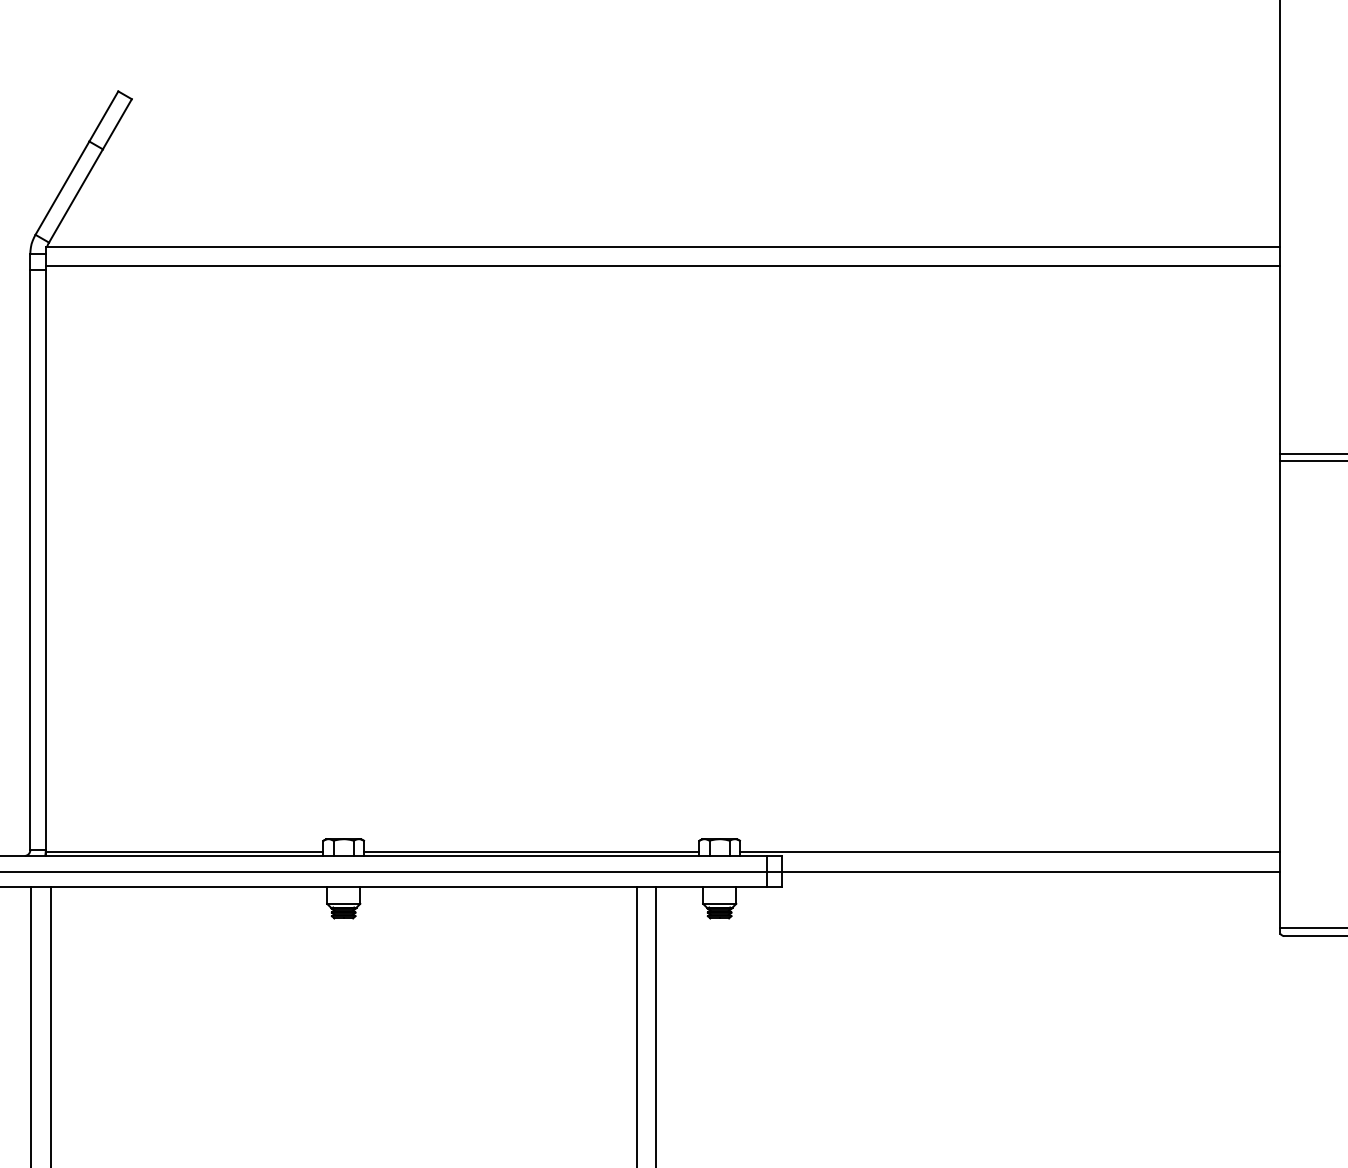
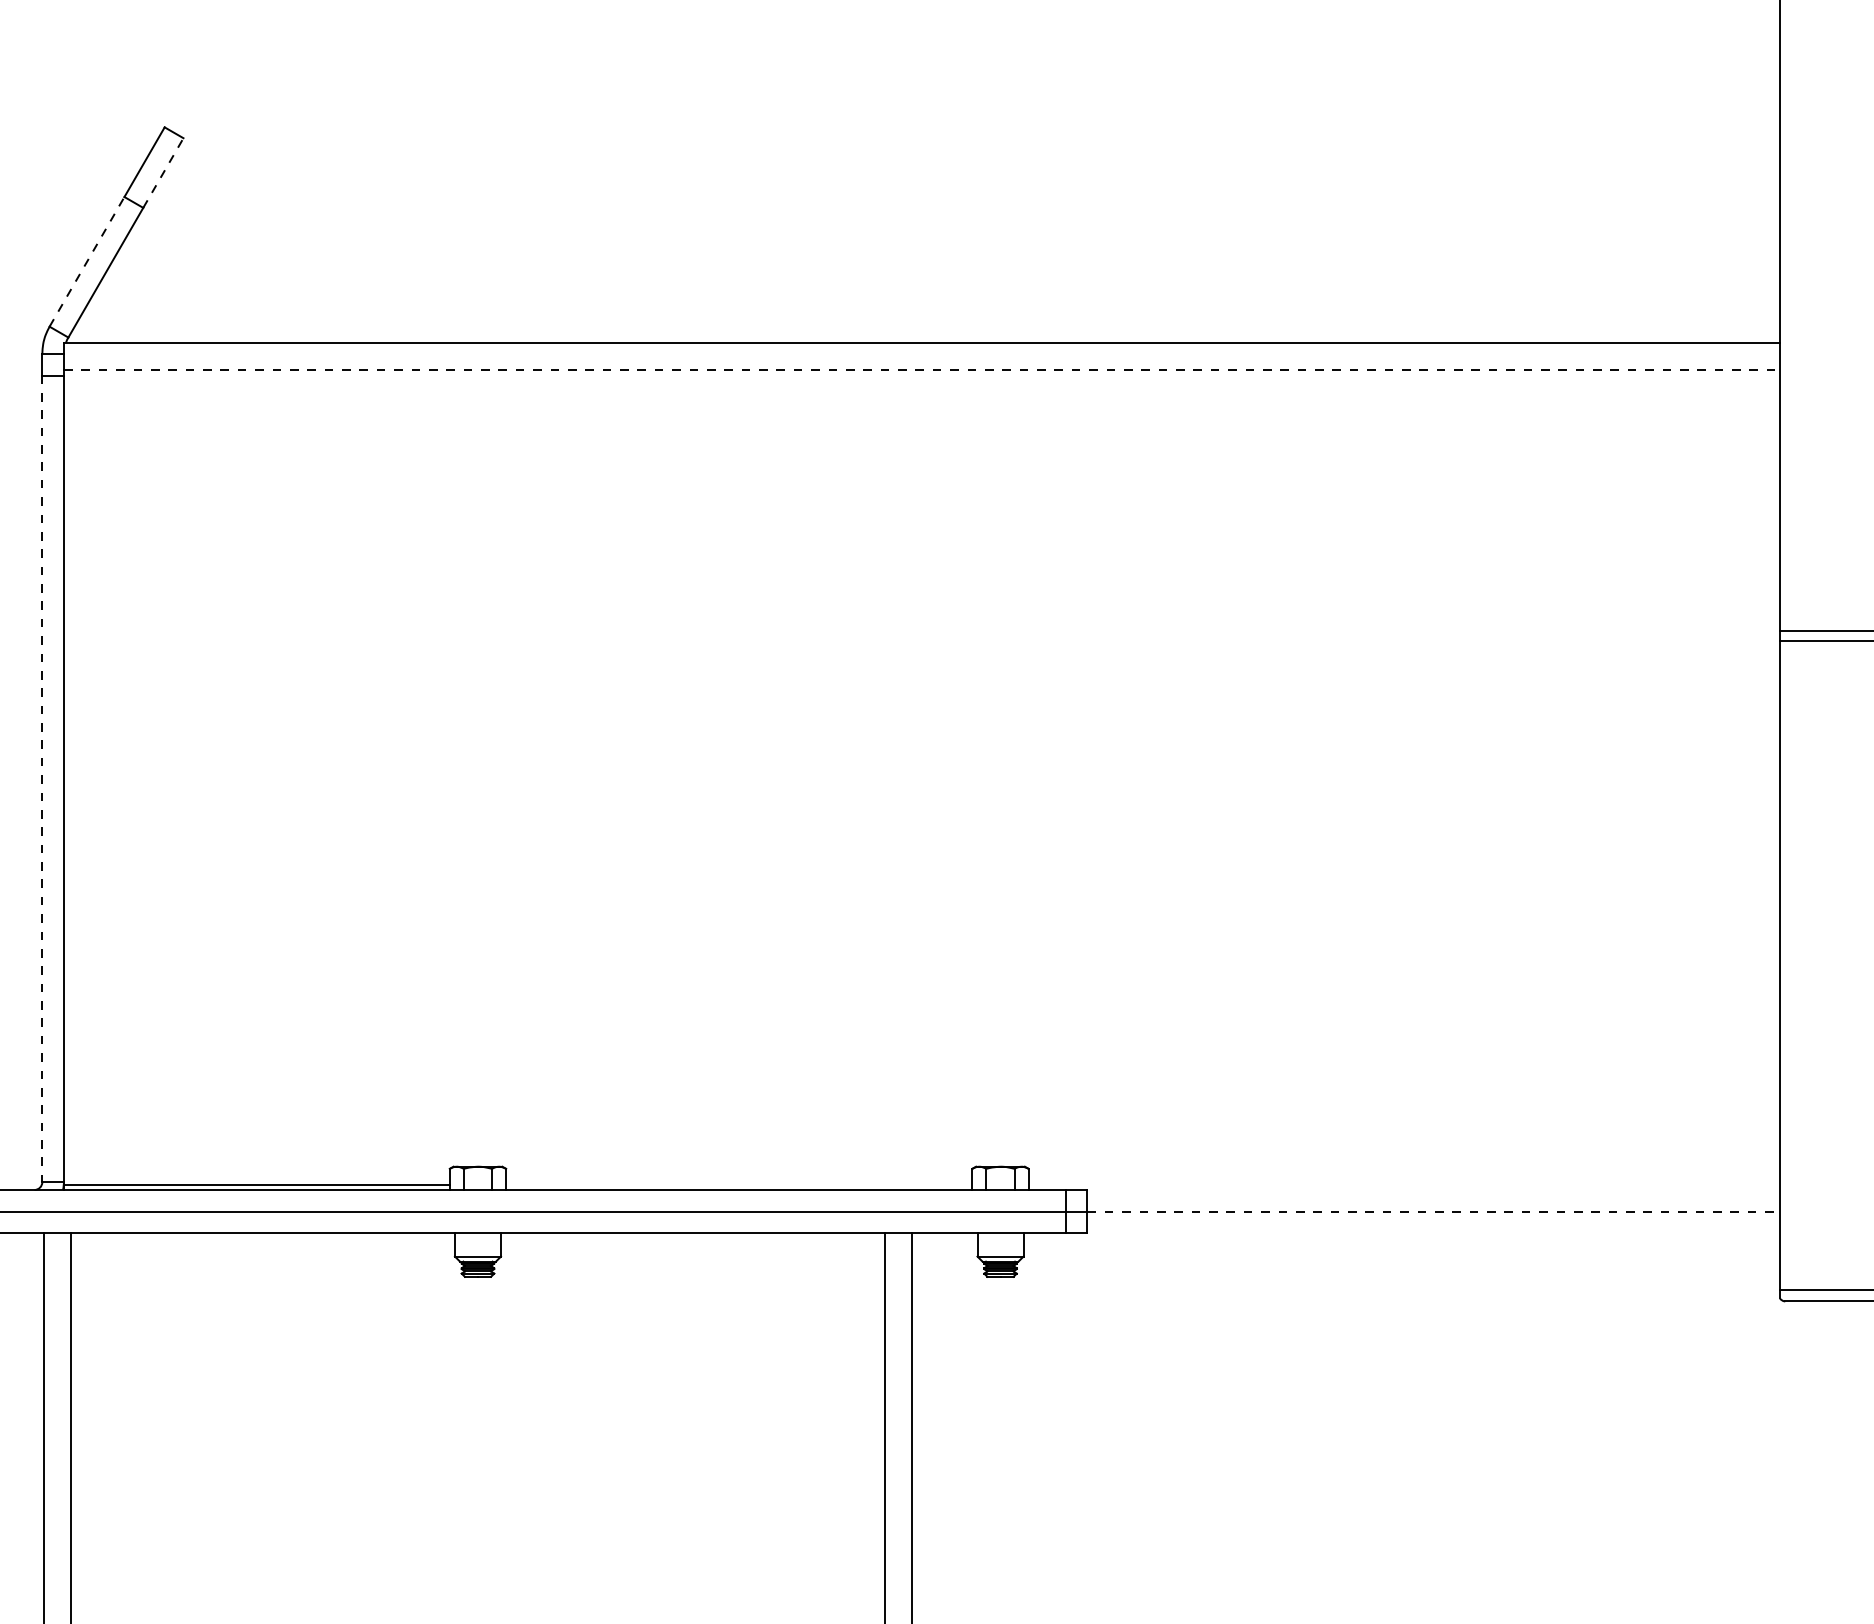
line: (117, 123) -> (163, 172), solid -> dashed
line: (62, 187) -> (87, 261), solid -> dashed
line: (662, 266) -> (921, 370), solid -> dashed
line: (30, 560) -> (42, 779), solid -> dashed
line: (531, 852) -> (739, 1184), removed
line: (1009, 852) -> (1403, 1184), removed
line: (1031, 871) -> (1434, 1211), solid -> dashed

